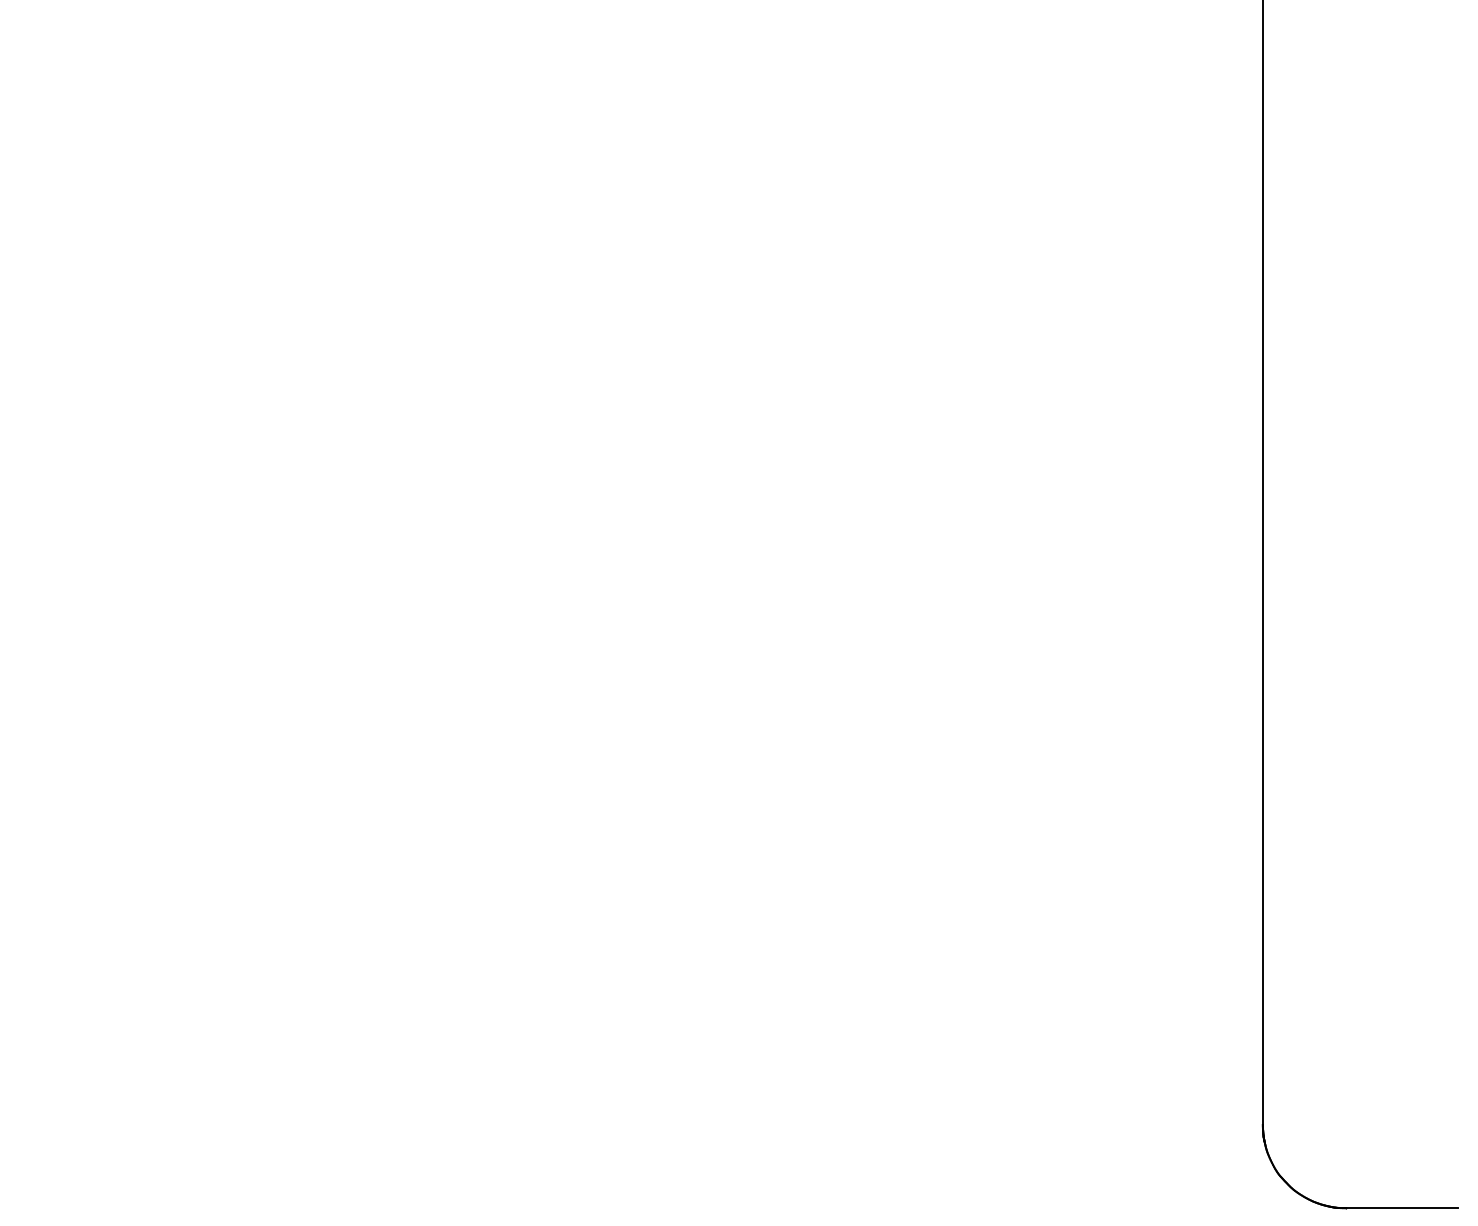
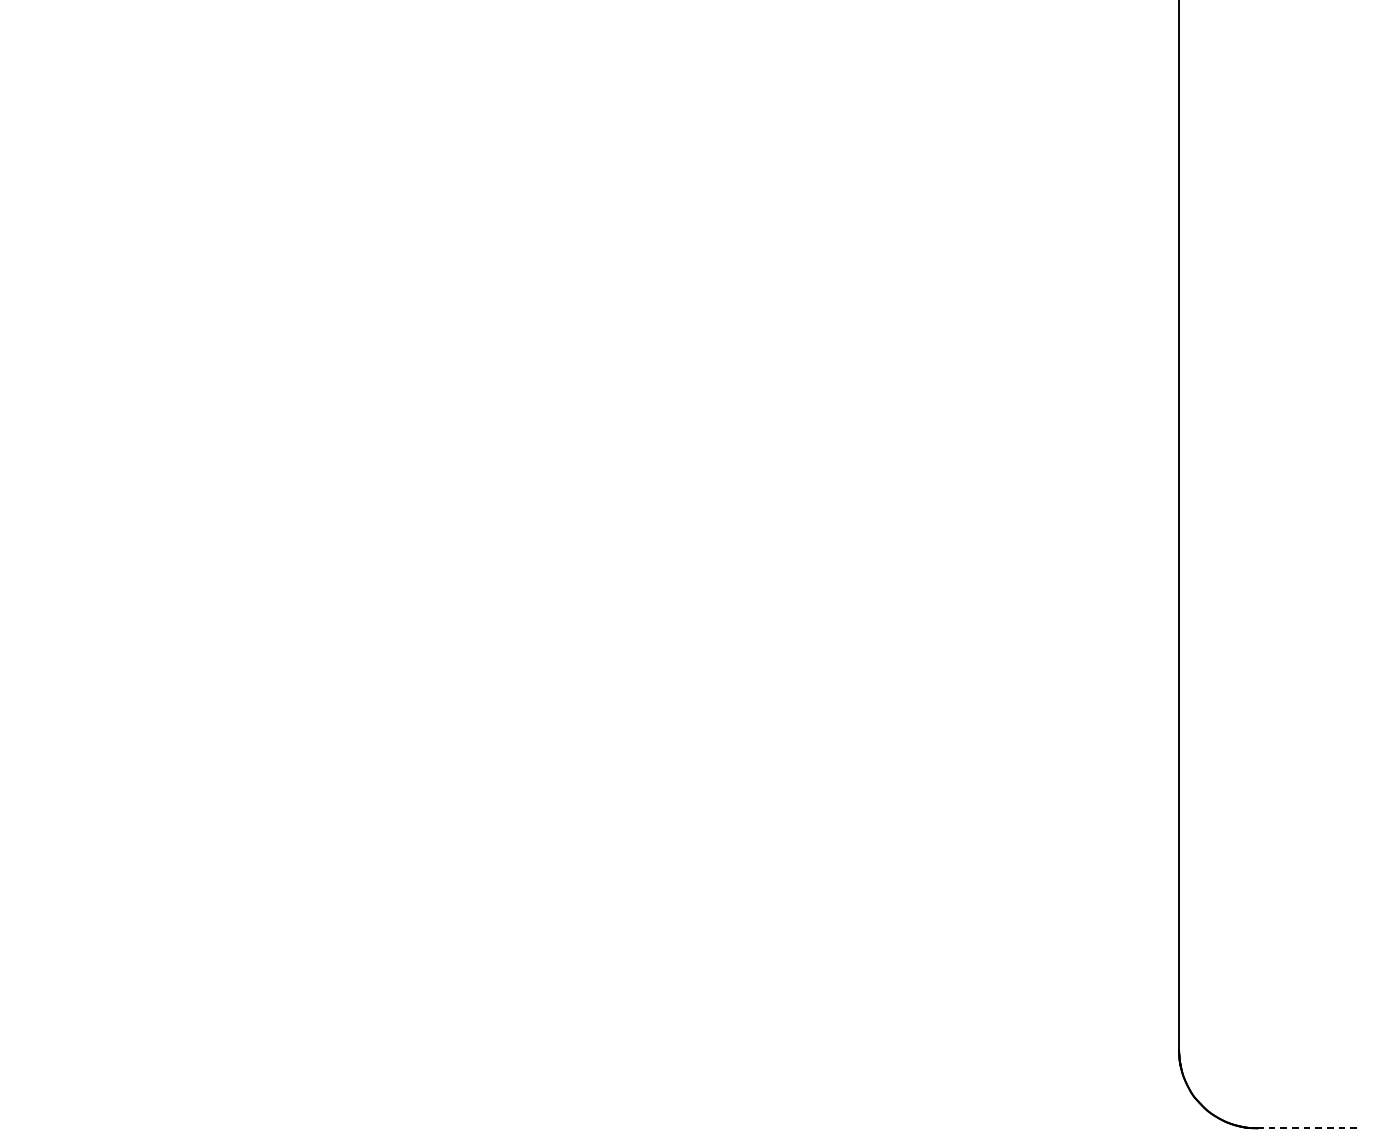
line: (1401, 1208) -> (1308, 1128), solid -> dashed

